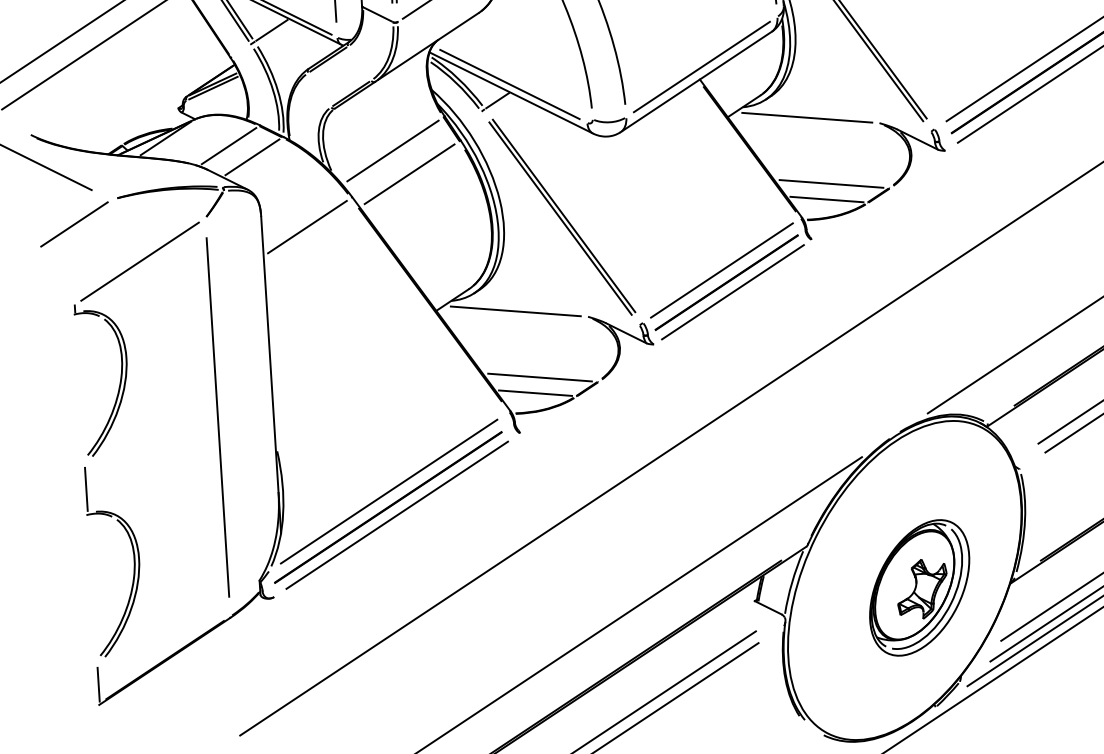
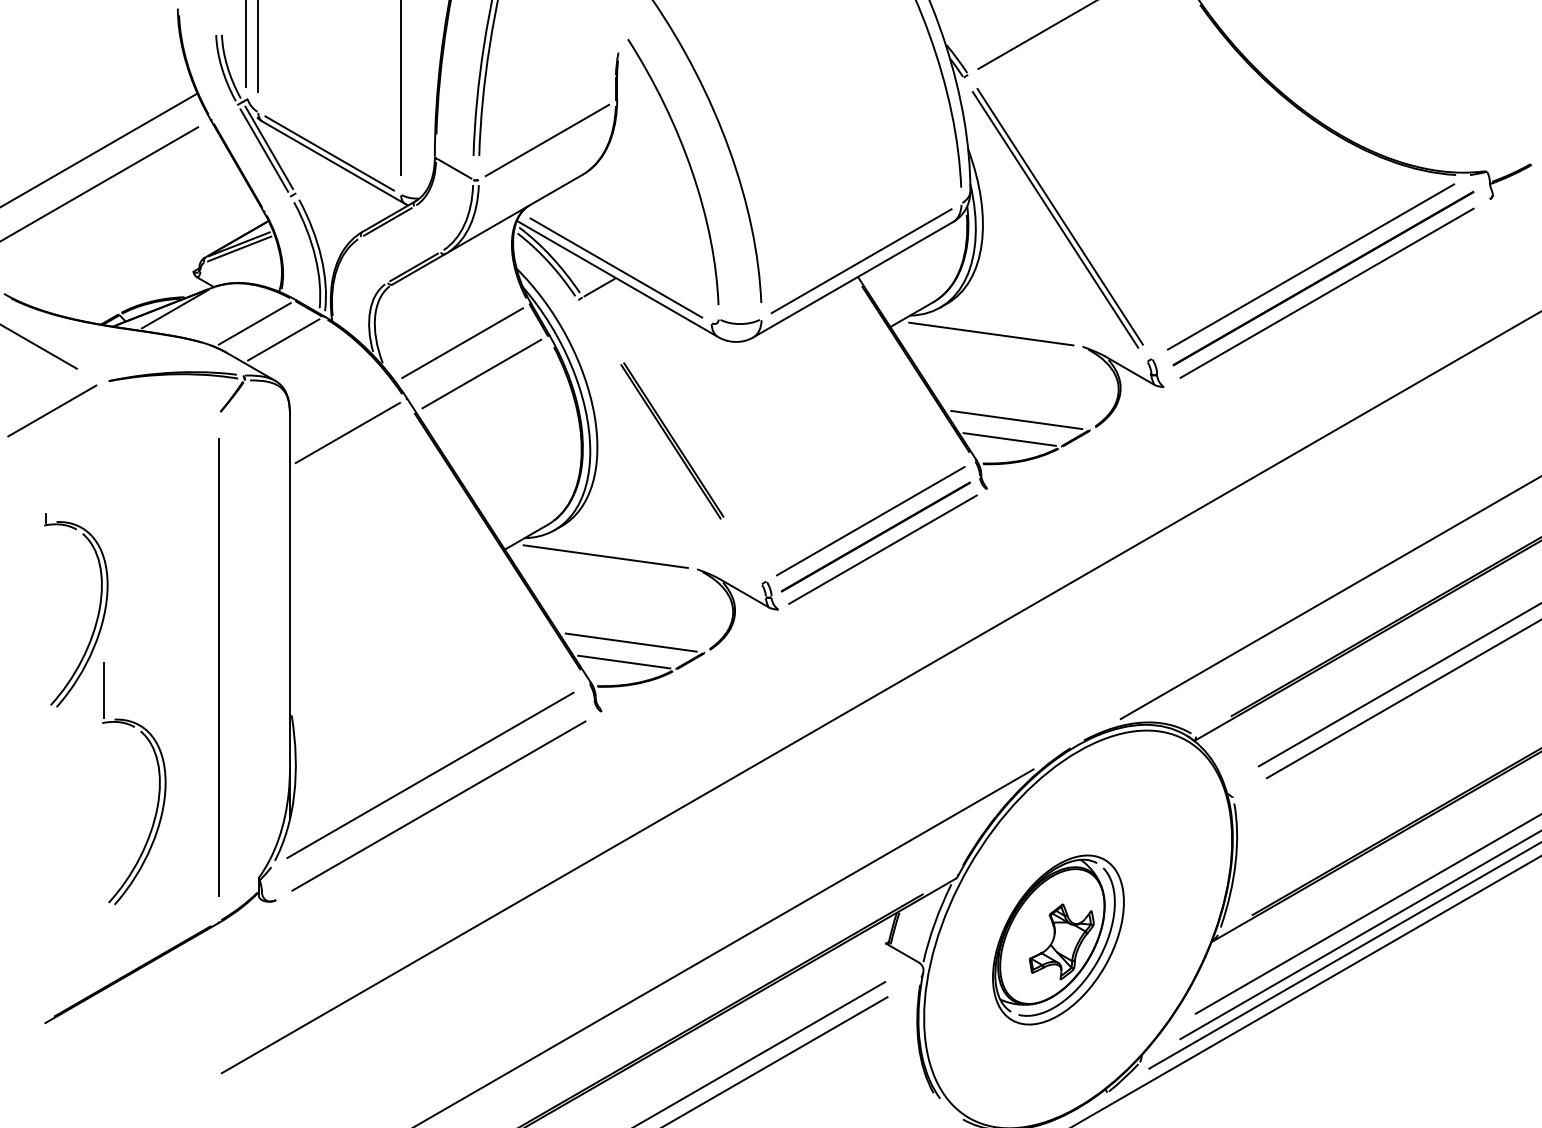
line: (271, 30) -> (318, 180), removed
part: (562, 216) -> (672, 440), size x0.6
line: (139, 261) -> (132, 463), removed
line: (387, 507) -> (427, 795), removed
part: (133, 561) -> (158, 785), moved
part: (919, 587) -> (1058, 939), moved
line: (98, 684) -> (46, 996), removed

